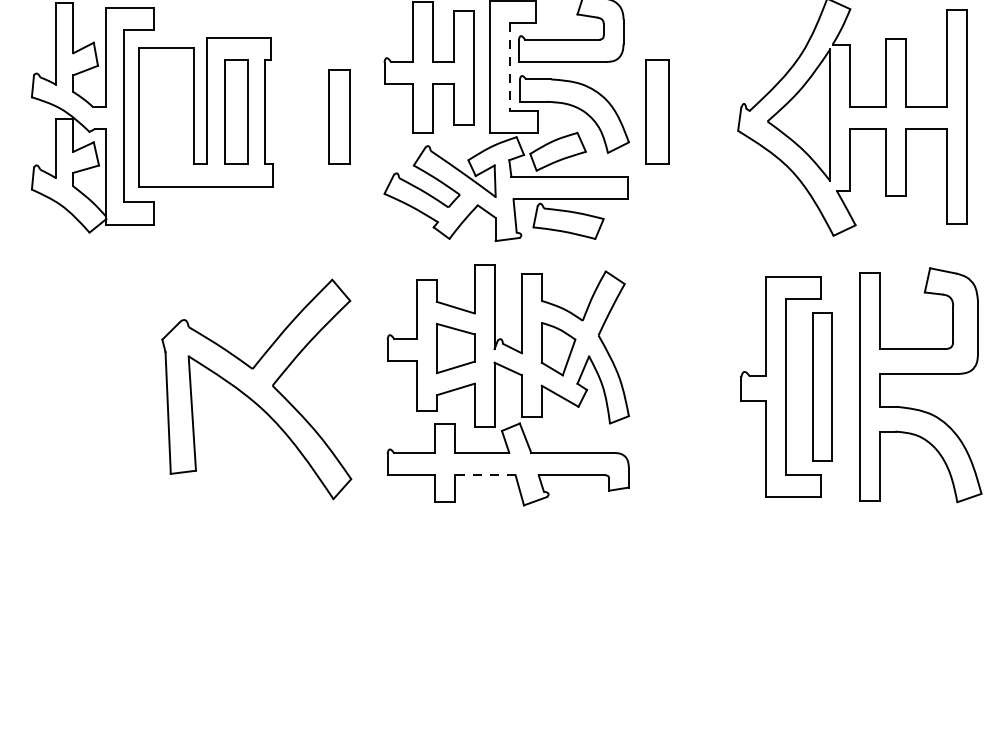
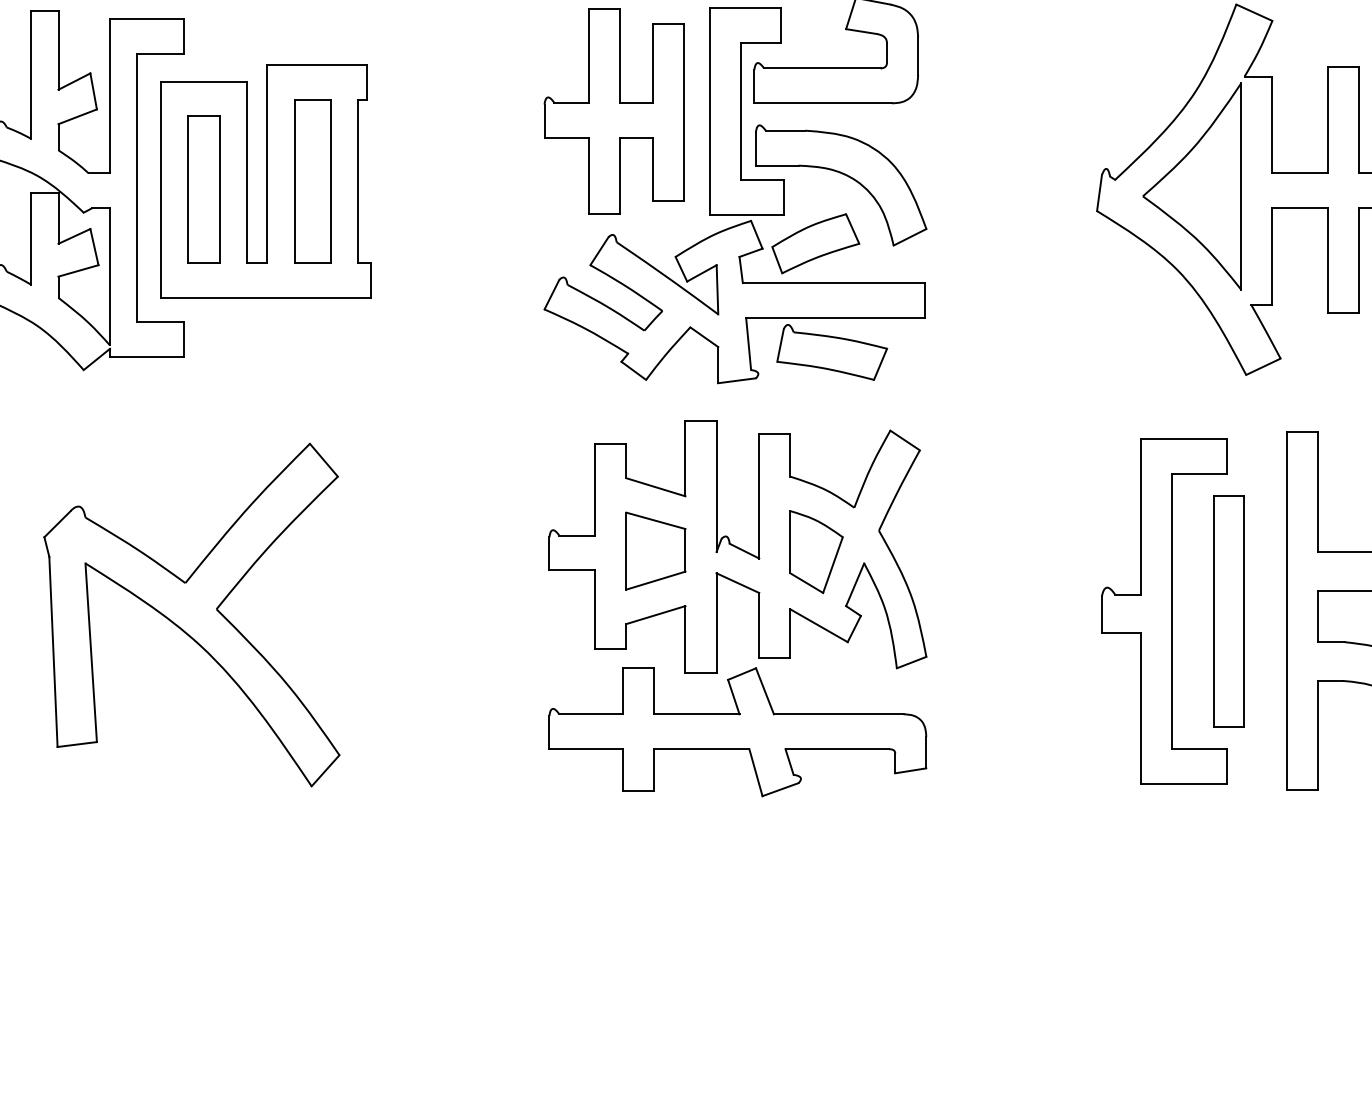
line: (510, 67) -> (741, 112), dashed -> solid
part: (657, 111) -> (971, 180), removed
part: (339, 116) -> (203, 188), moved
part: (256, 389) -> (191, 615), moved
line: (484, 475) -> (700, 749), dashed -> solid

